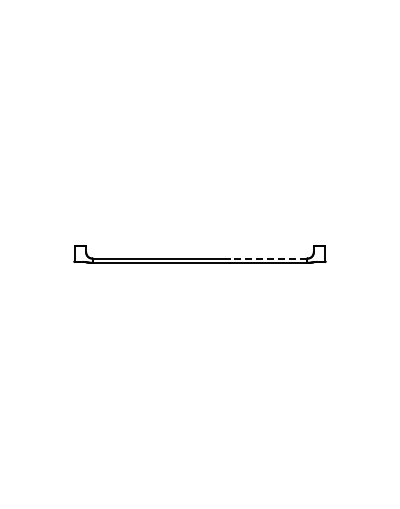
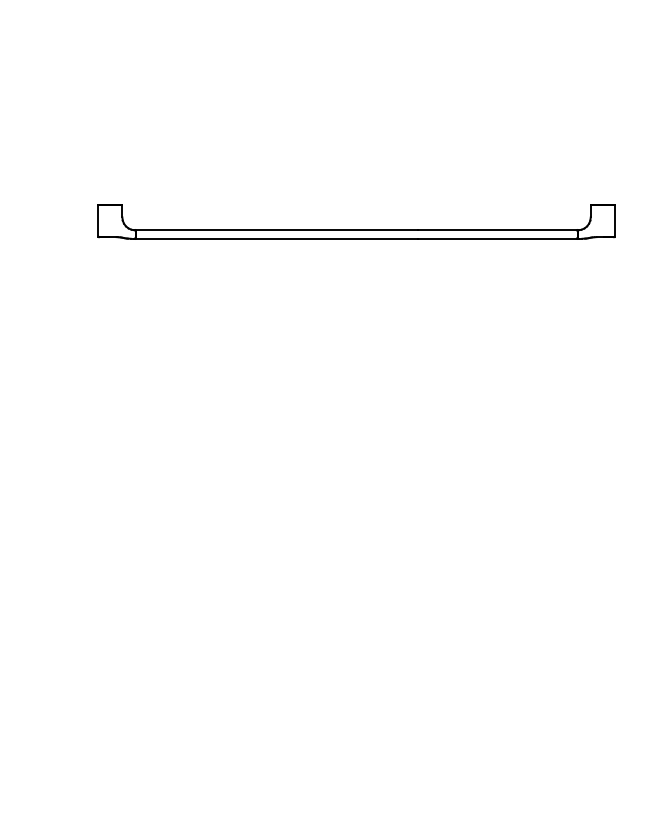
line: (268, 258) -> (497, 230), dashed -> solid

